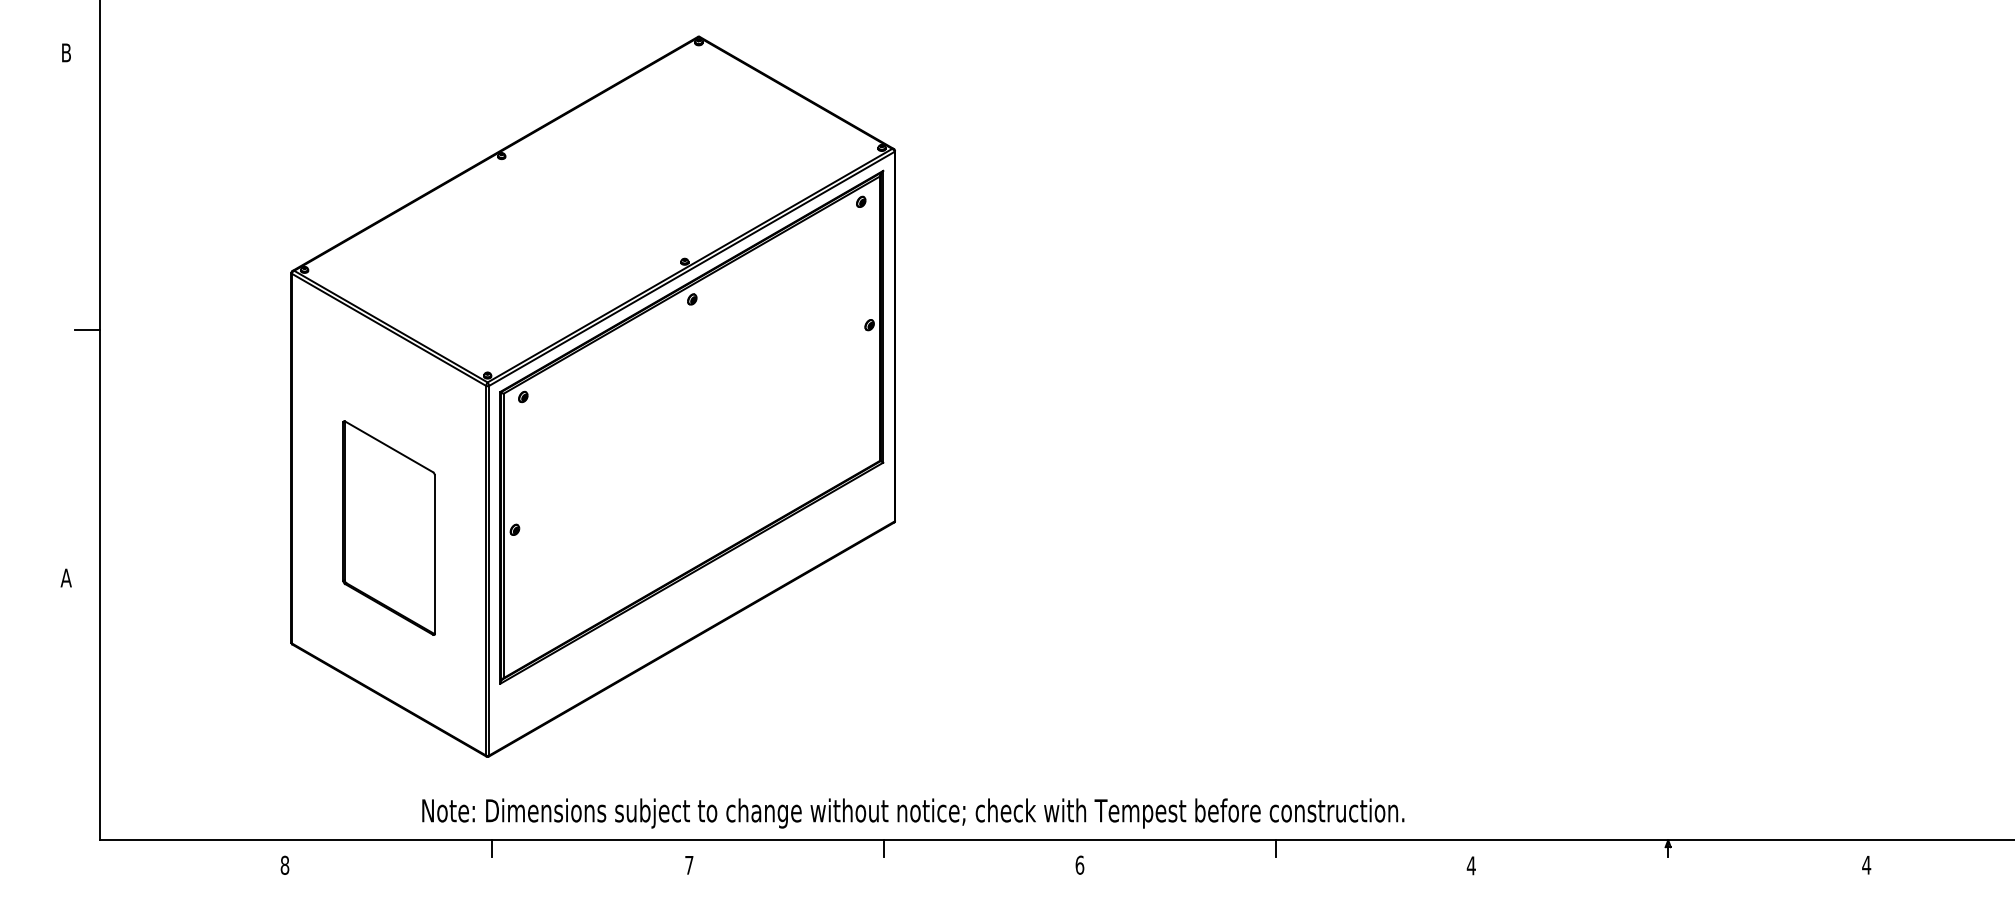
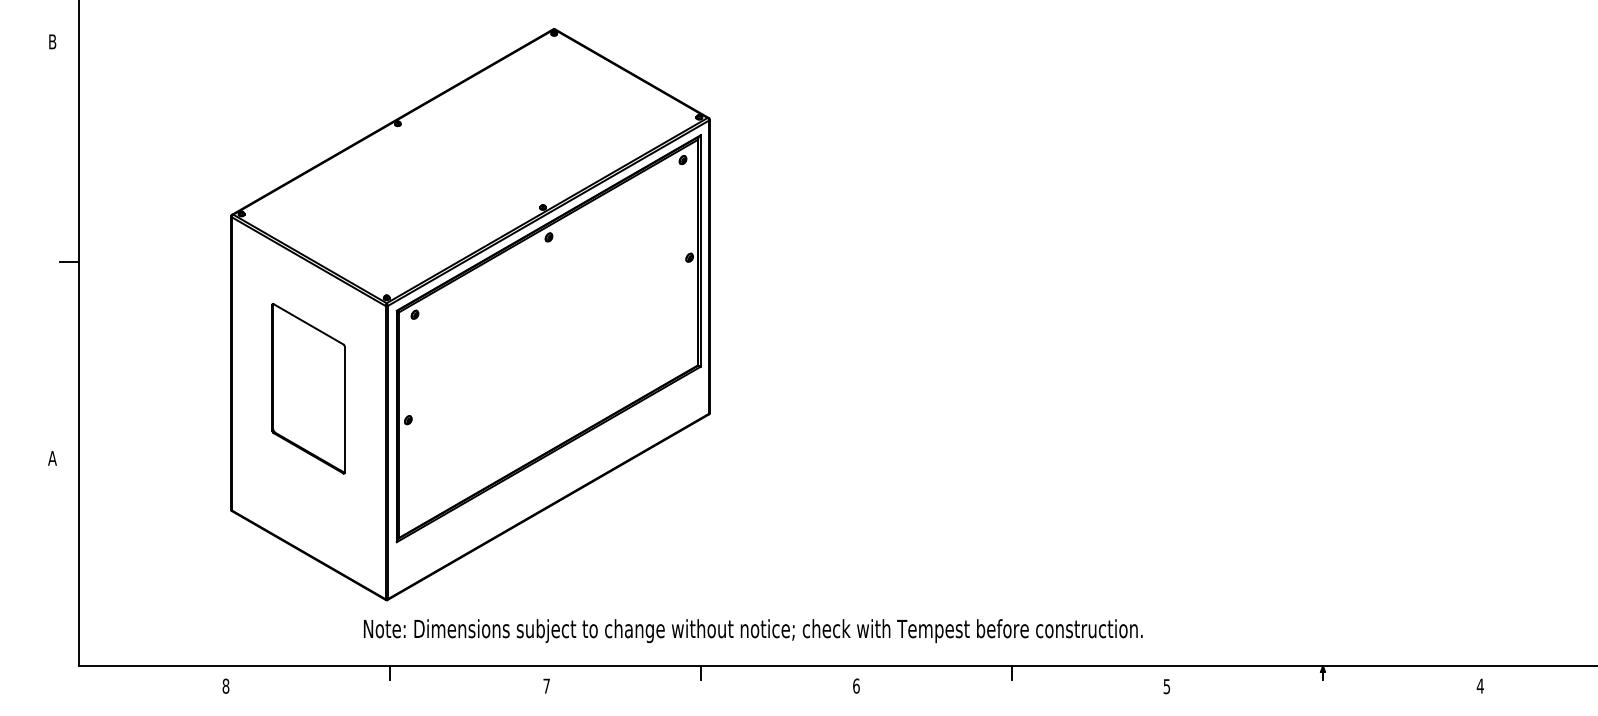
part: (389, 527) -> (308, 388), moved
text: (913, 814) -> (753, 631), moved
text: (1470, 865) -> (1166, 686), 4 -> 5

